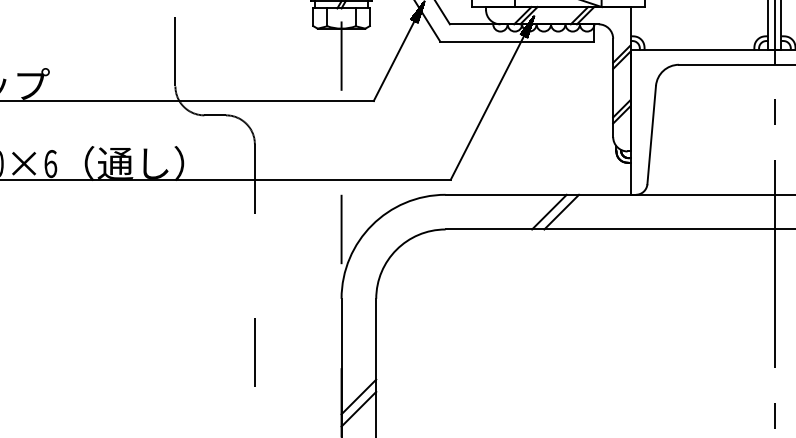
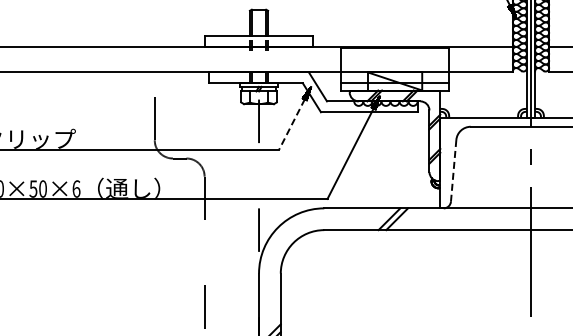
line: (393, 61) -> (291, 124), solid -> dashed
line: (651, 134) -> (453, 170), solid -> dashed

